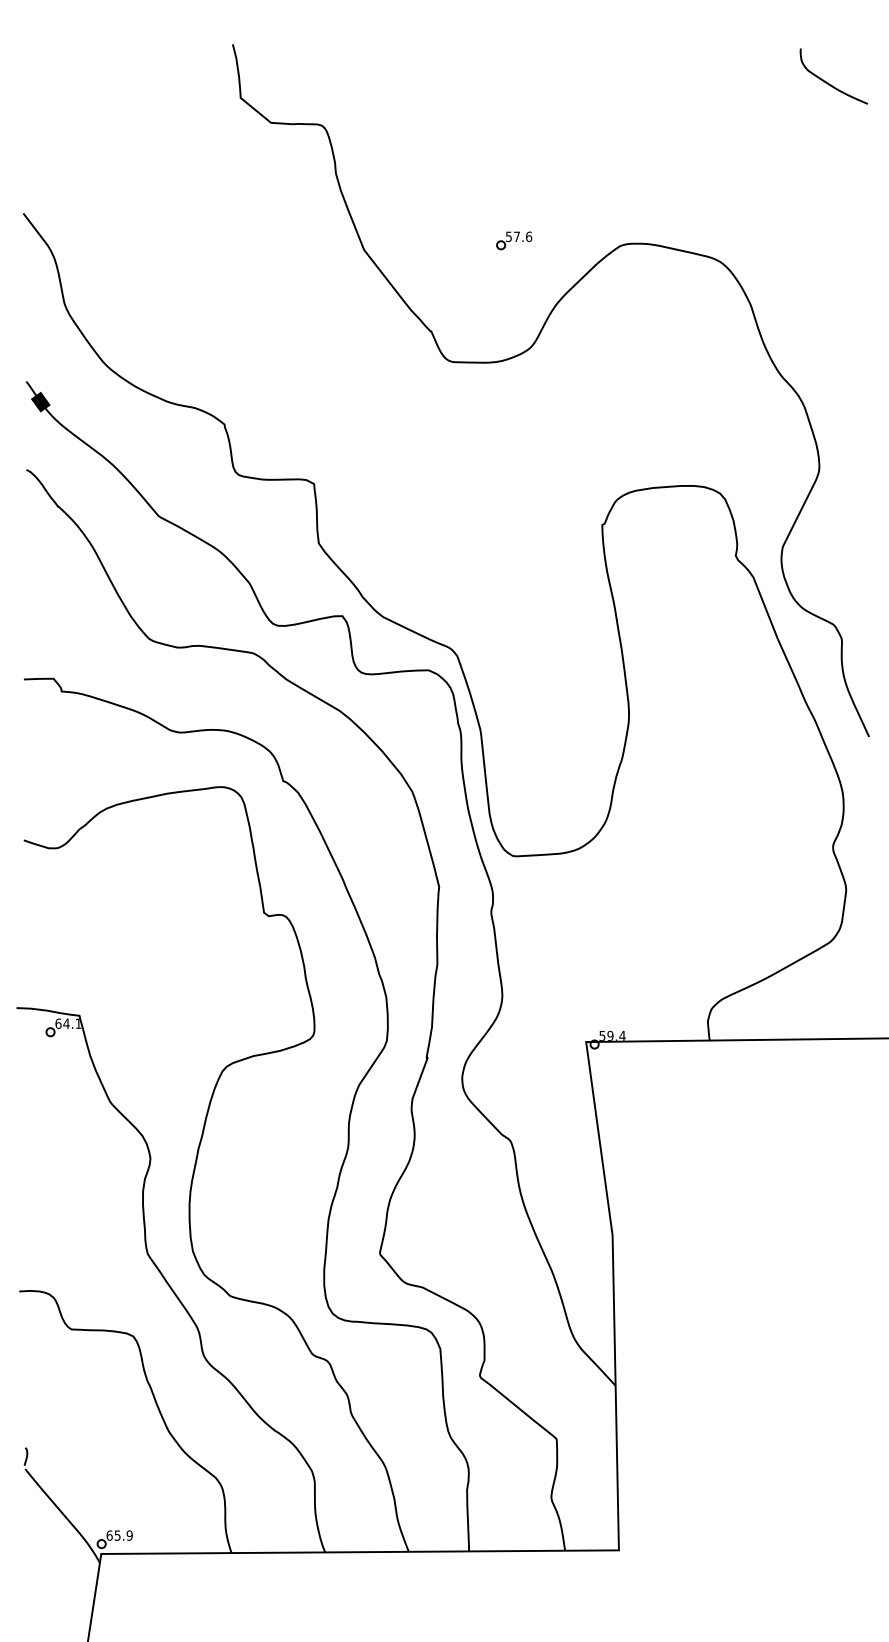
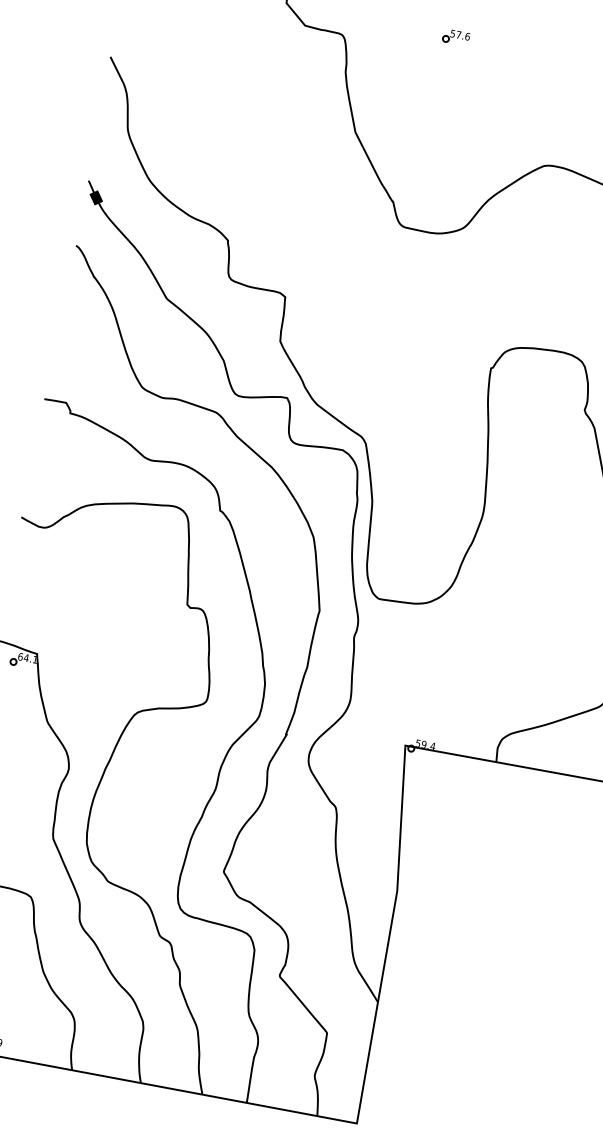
part: (514, 240) -> (456, 37), moved

